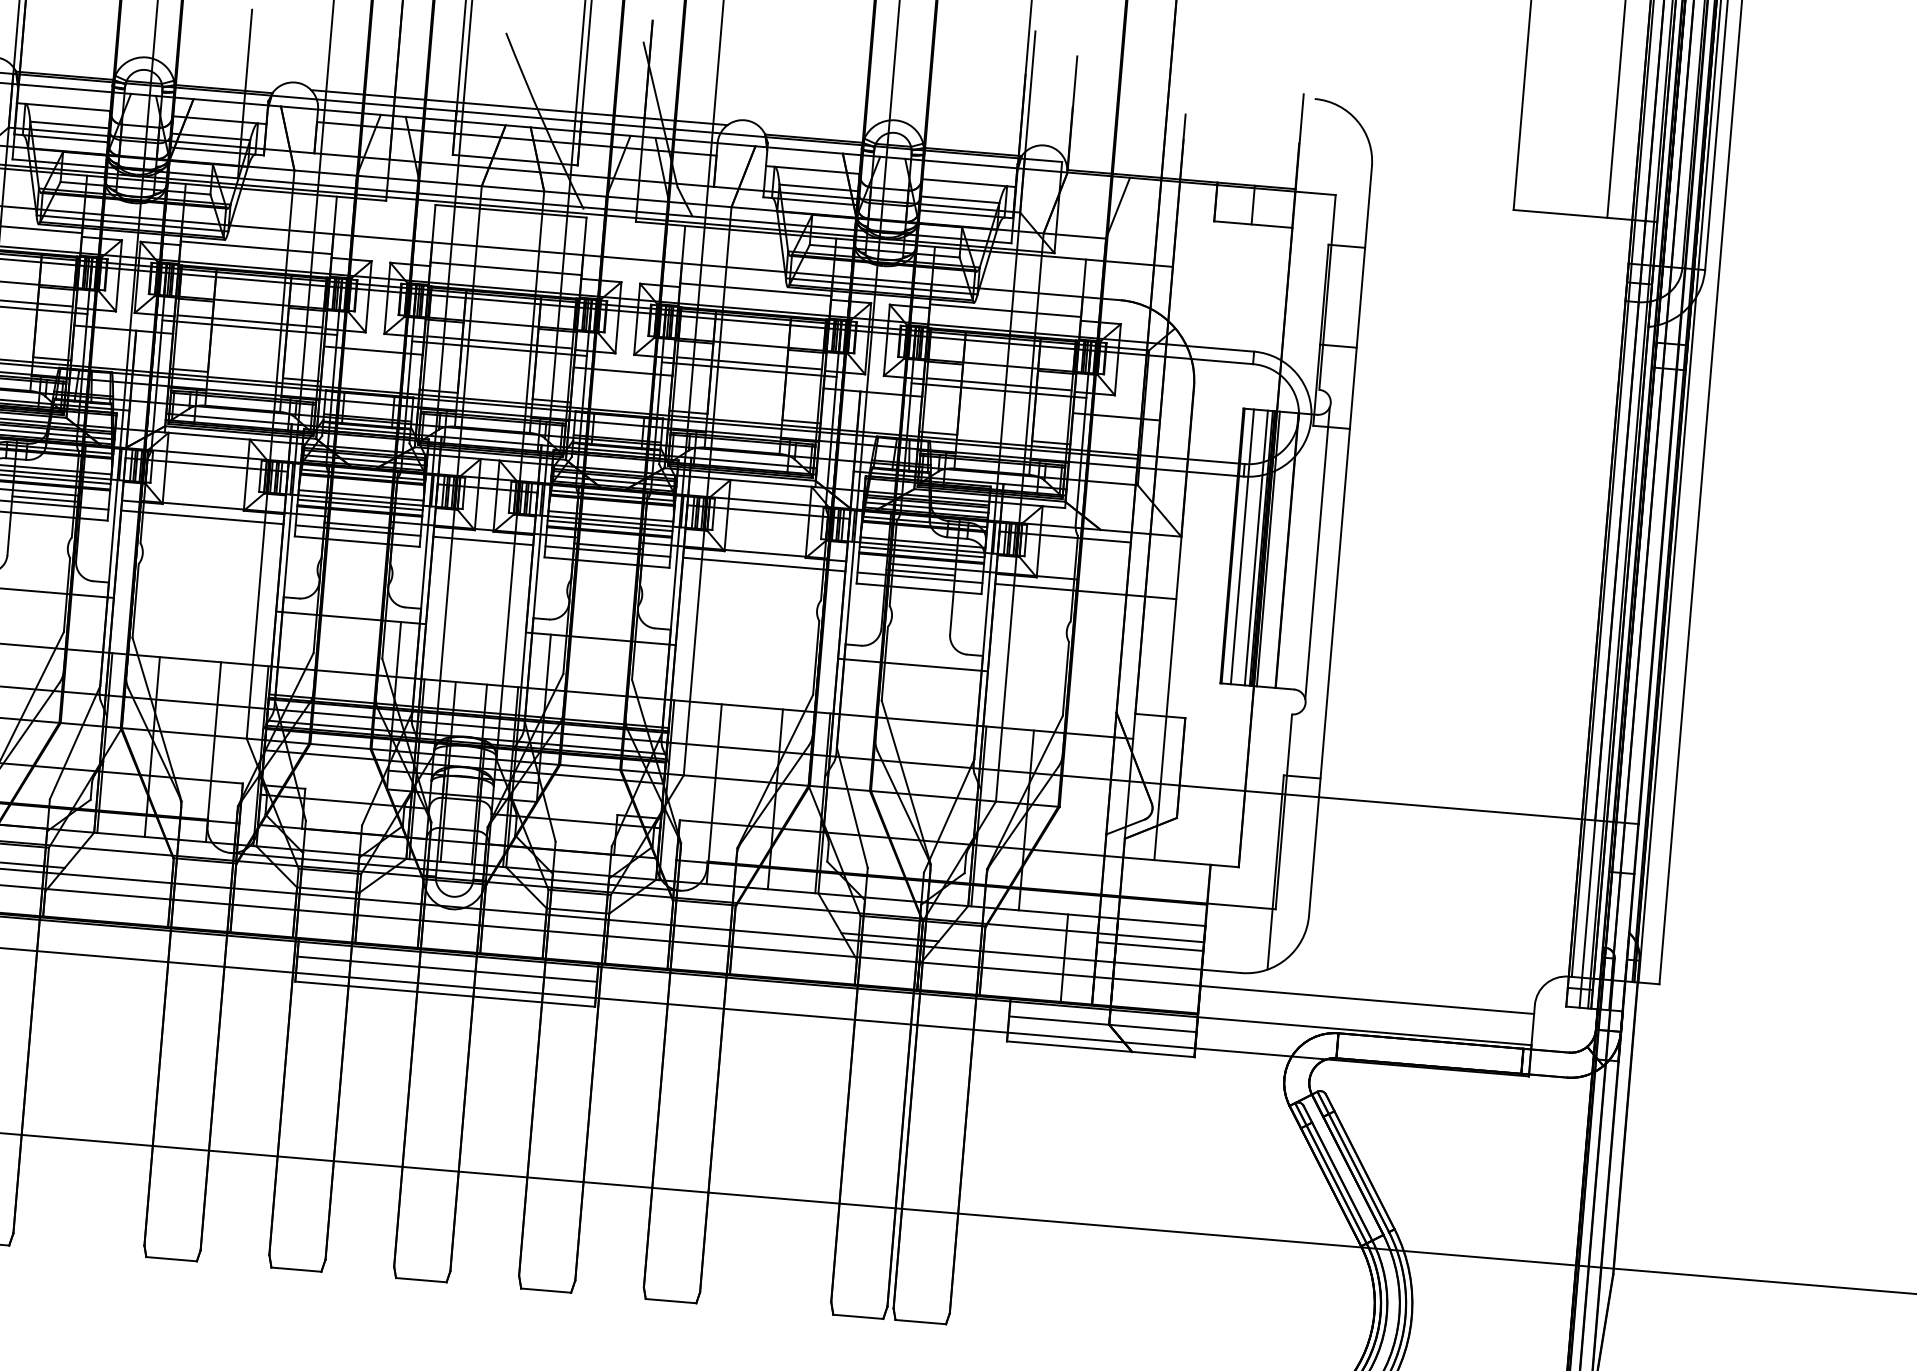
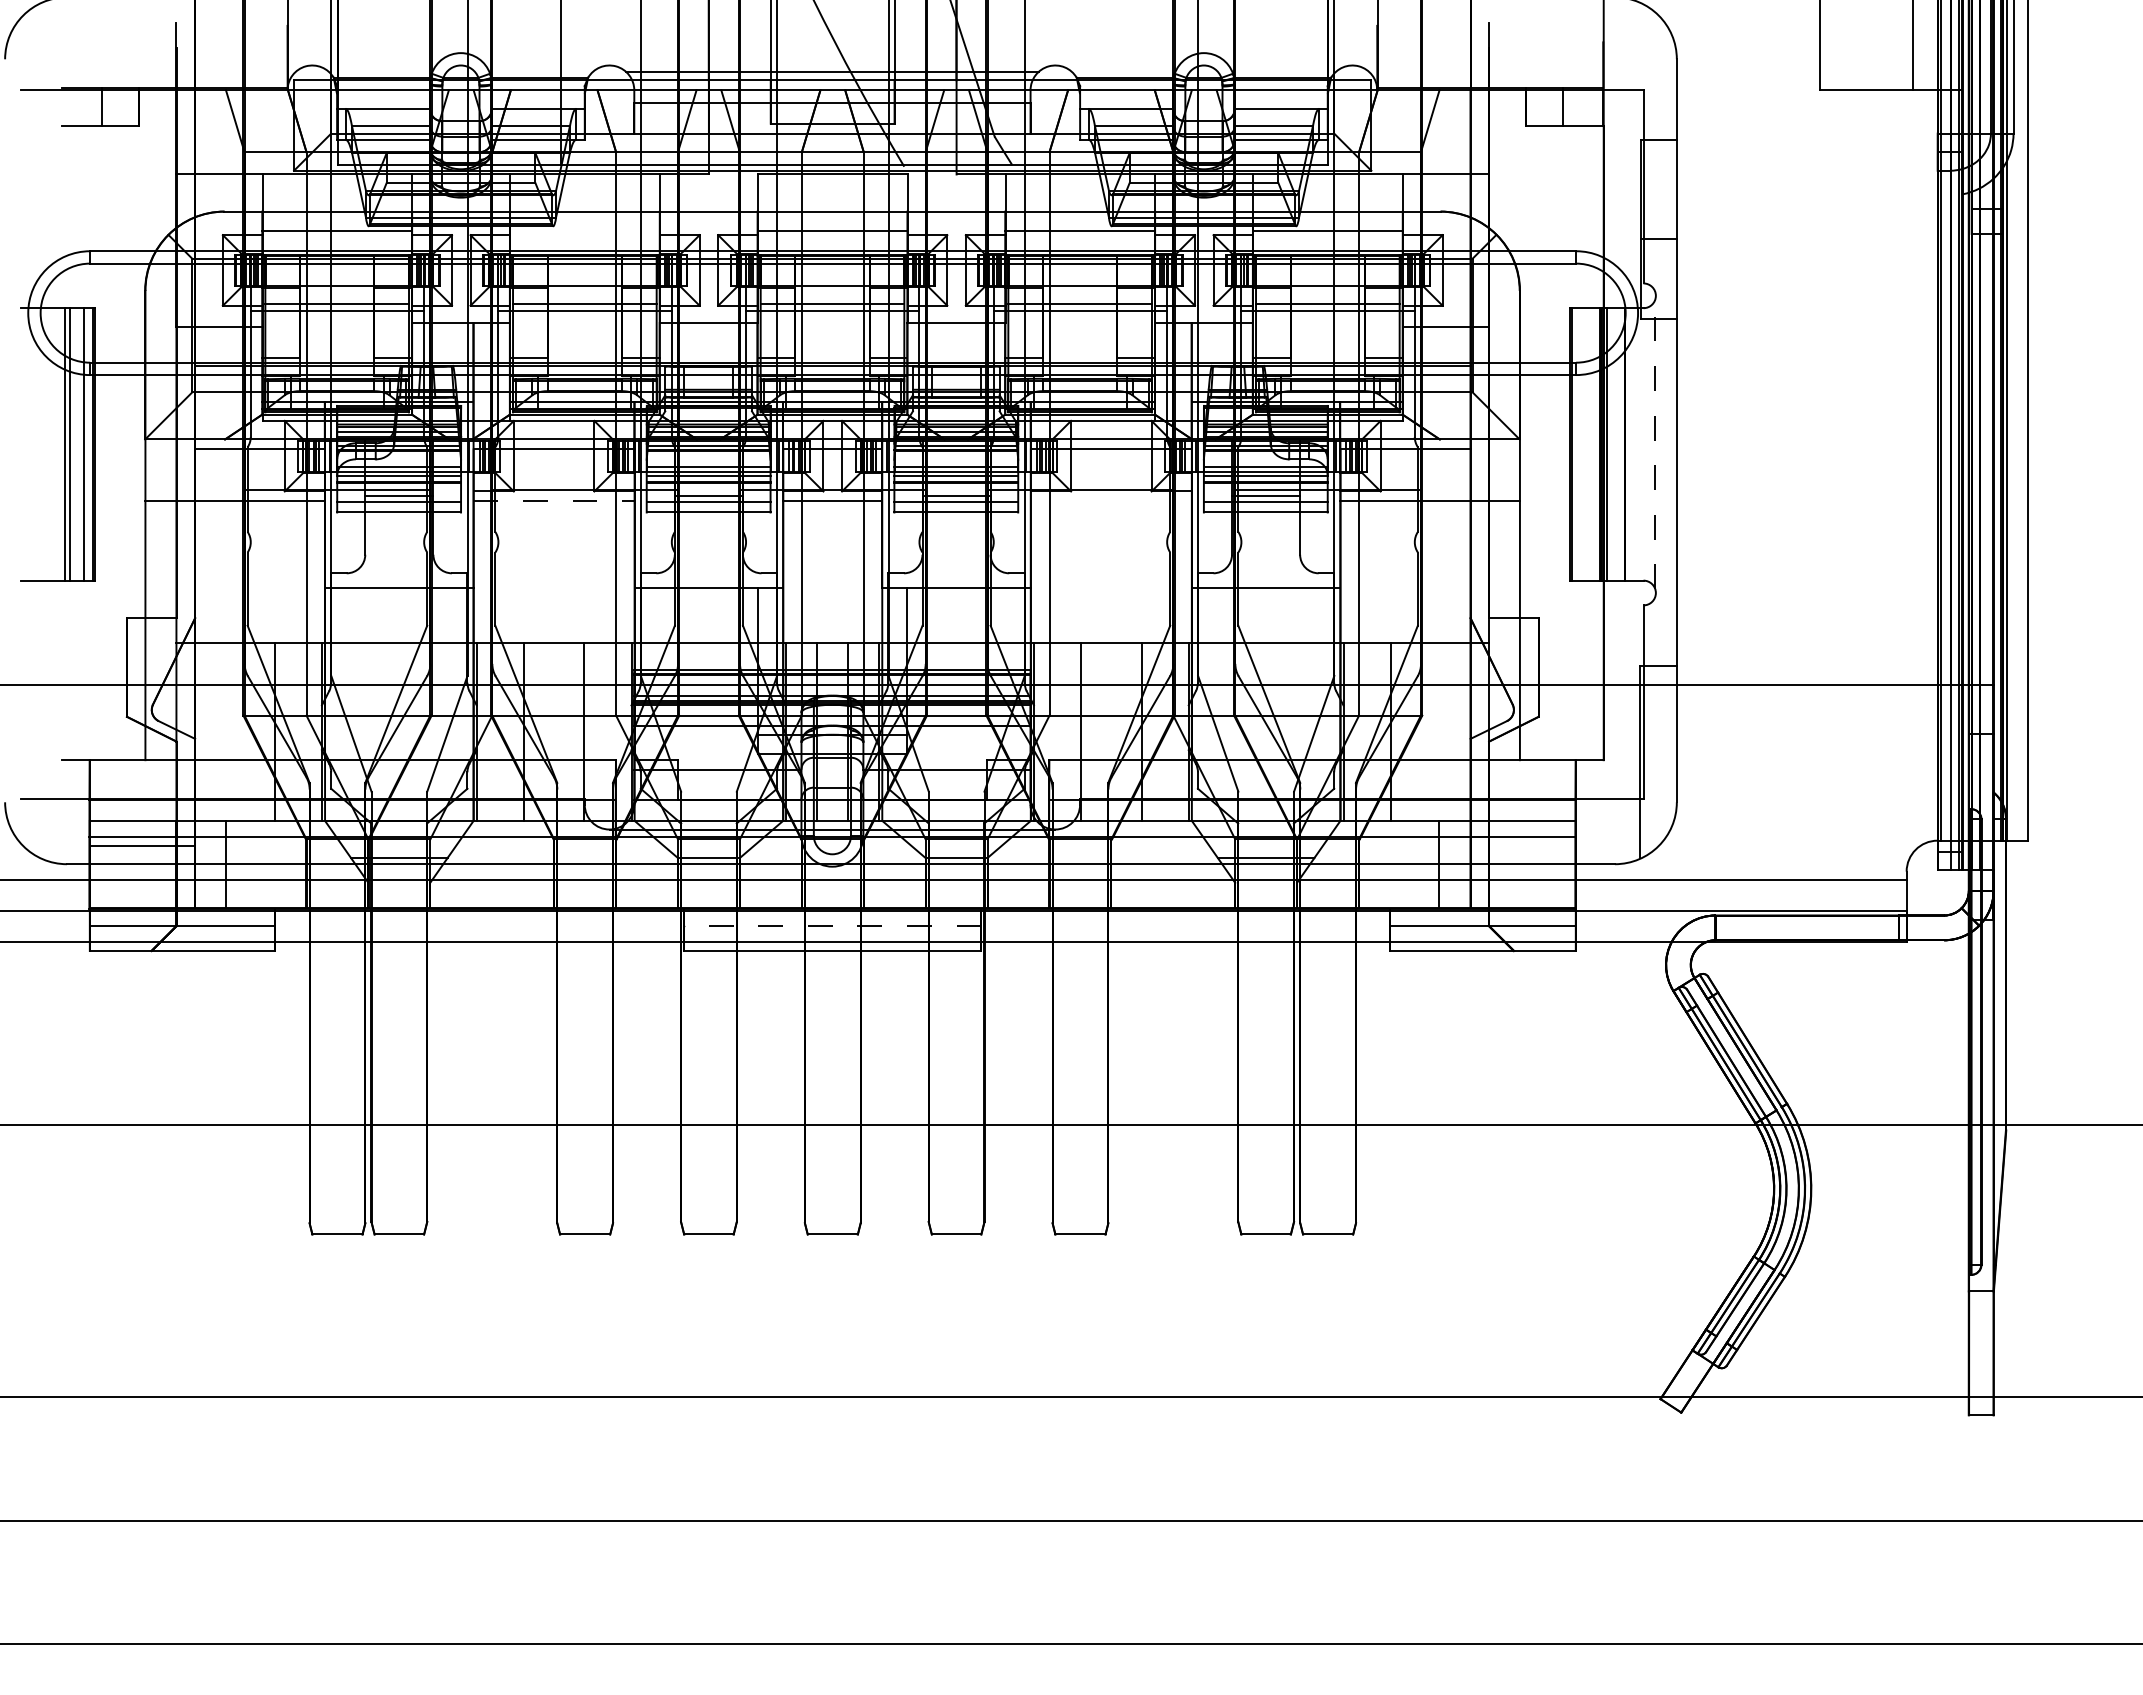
line: (255, 247) -> (584, 231), removed
line: (202, 517) -> (554, 501), solid -> dashed
line: (1242, 546) -> (1580, 444), removed
line: (1256, 548) -> (1594, 444), removed
line: (1317, 553) -> (1655, 444), solid -> dashed
line: (763, 564) -> (1110, 501), removed
line: (1149, 946) -> (1522, 845), removed
line: (447, 969) -> (832, 926), solid -> dashed

